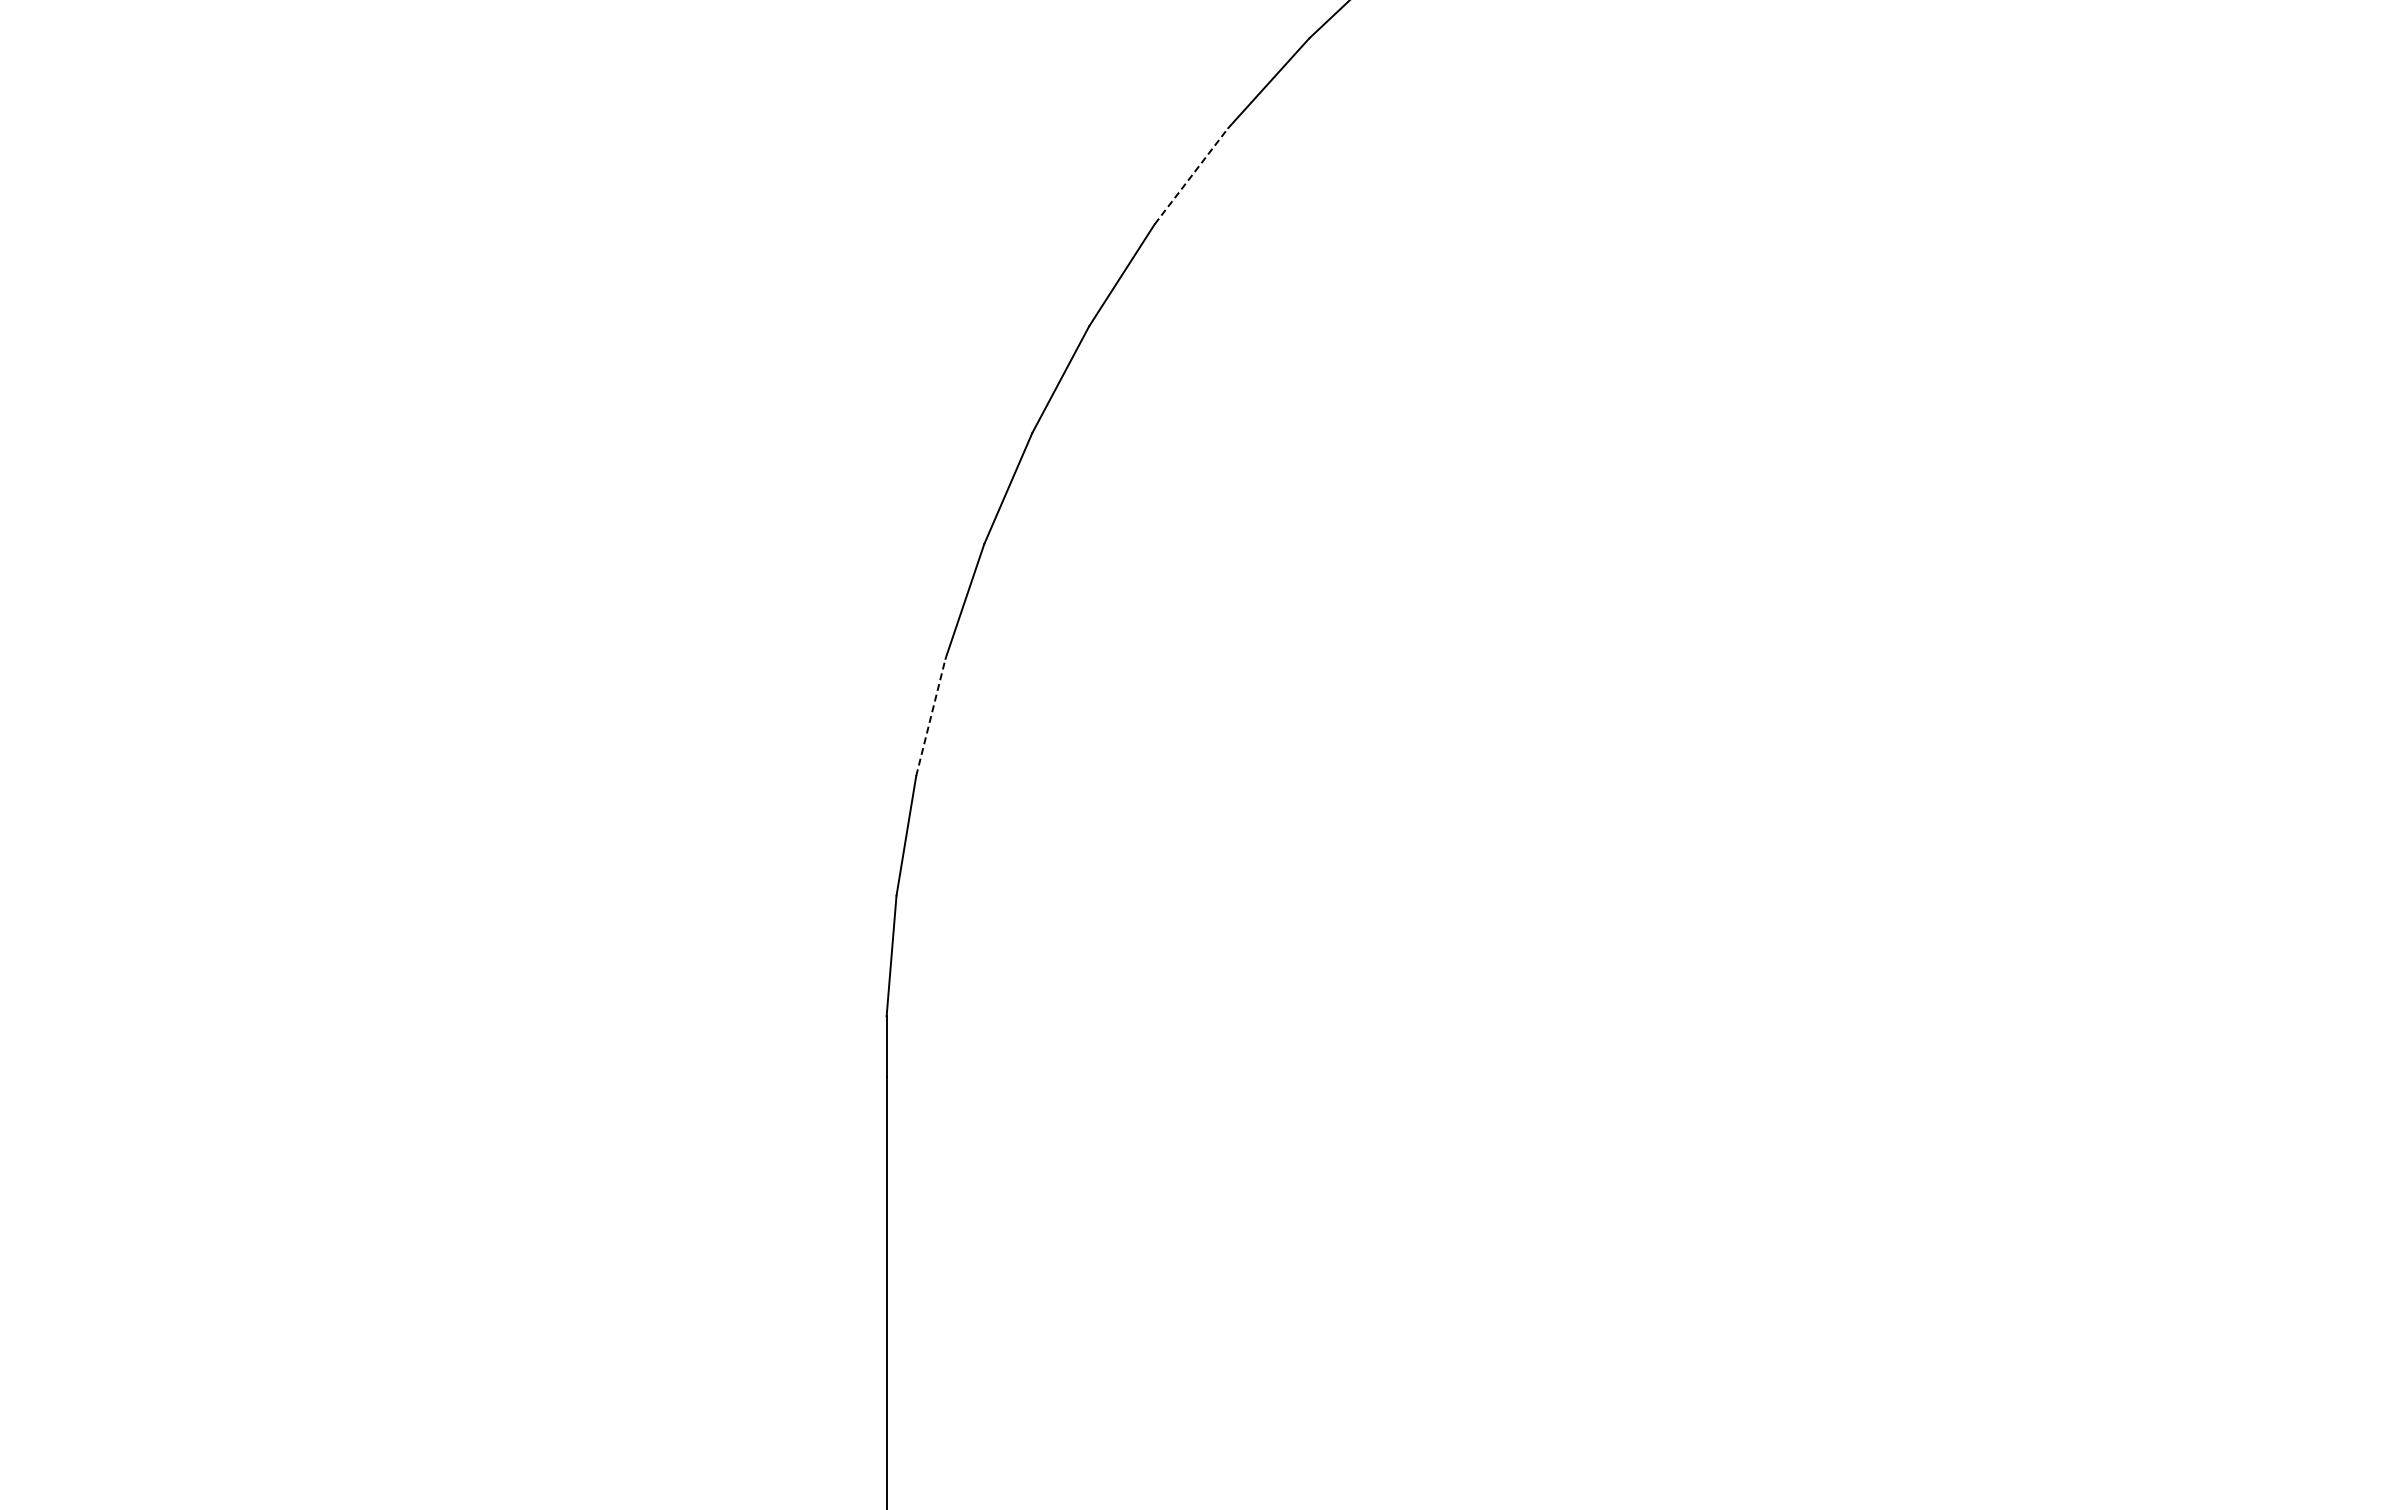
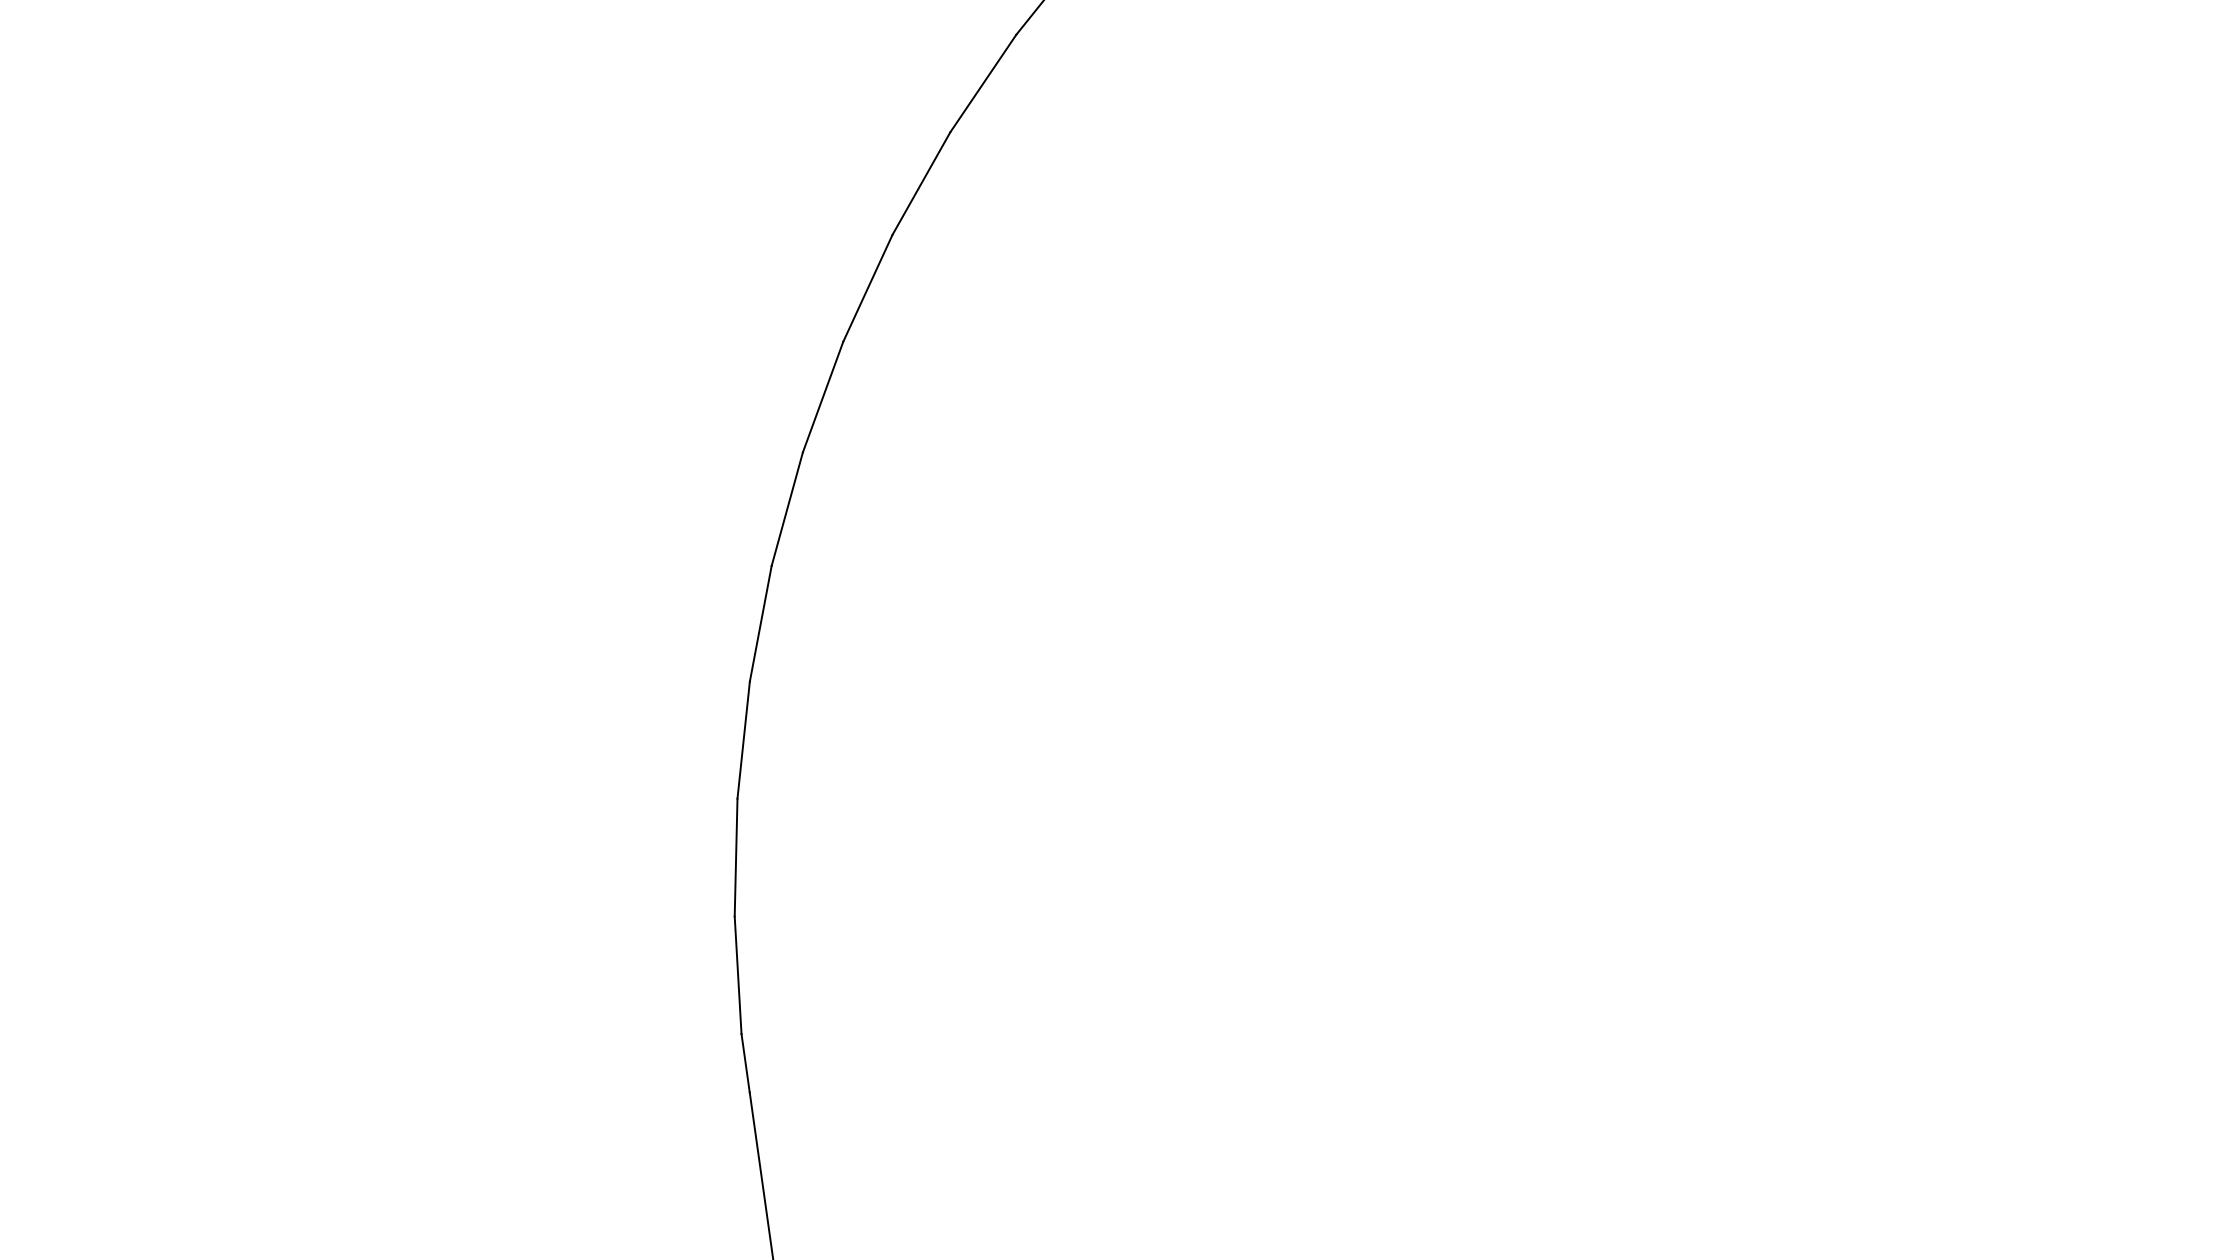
line: (1191, 176) -> (921, 183), dashed -> solid
line: (930, 717) -> (743, 740), dashed -> solid

